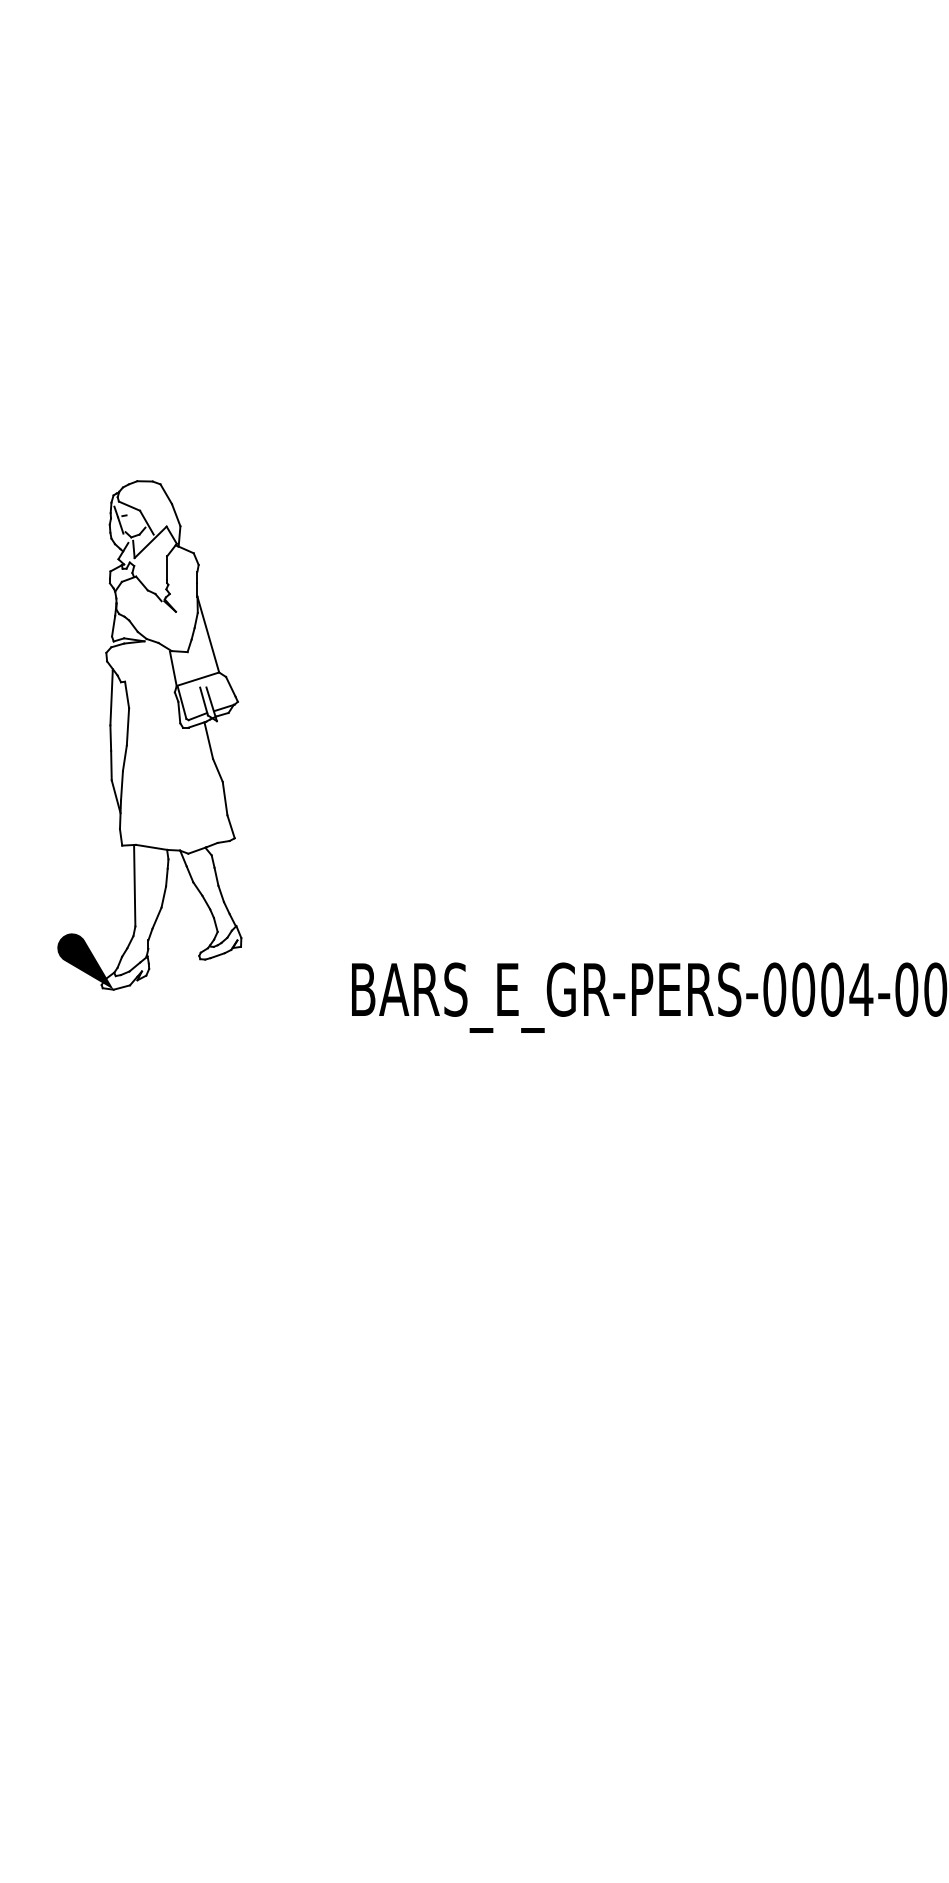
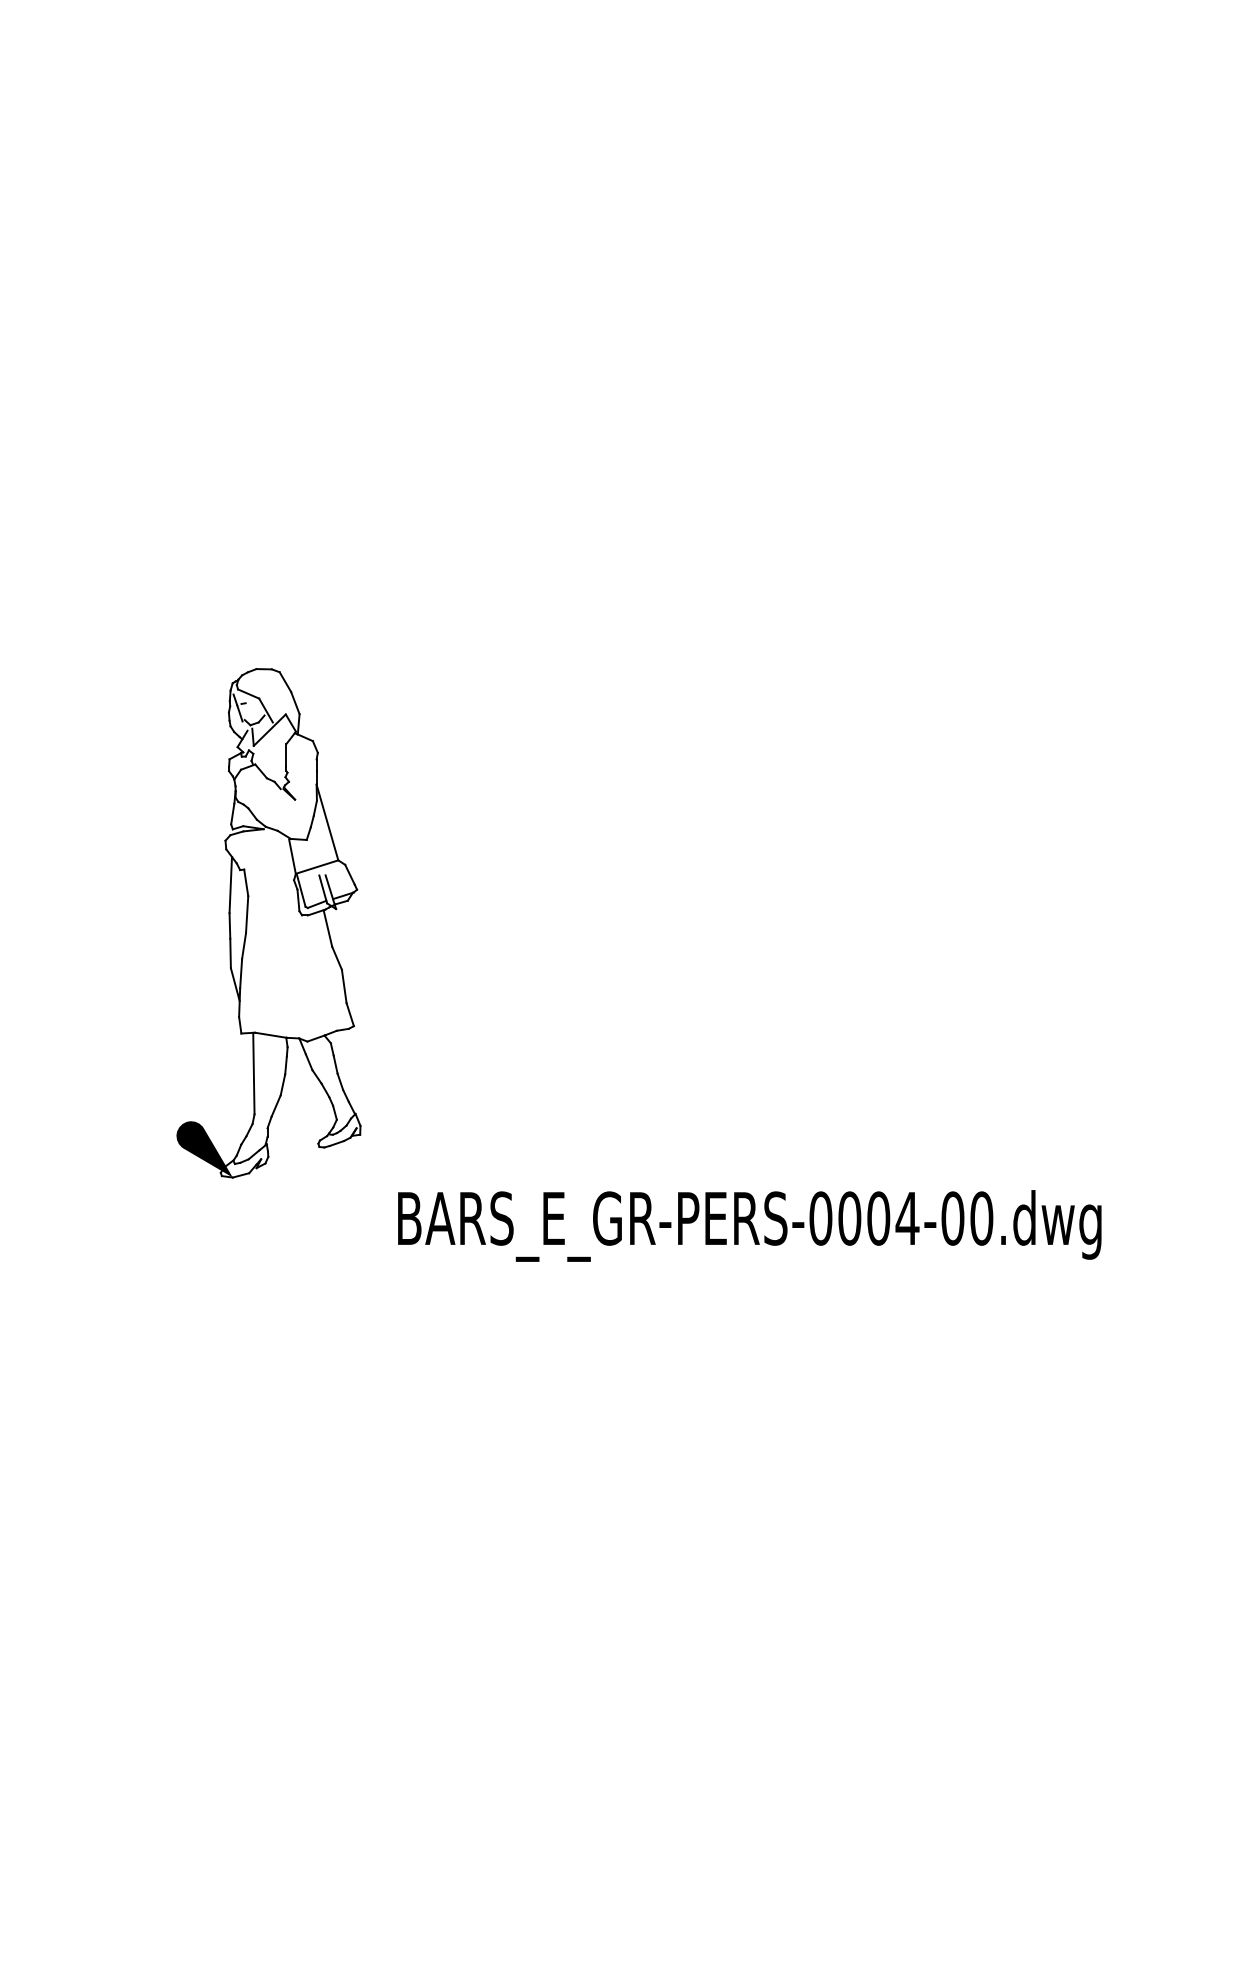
part: (149, 735) -> (268, 923), moved

